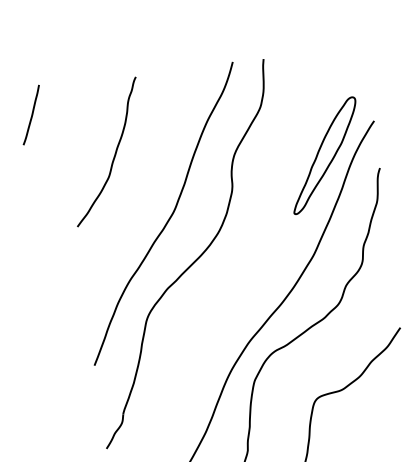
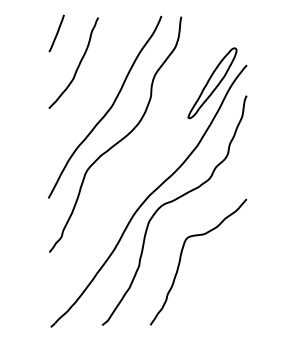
line: (31, 115) -> (56, 33), moved

